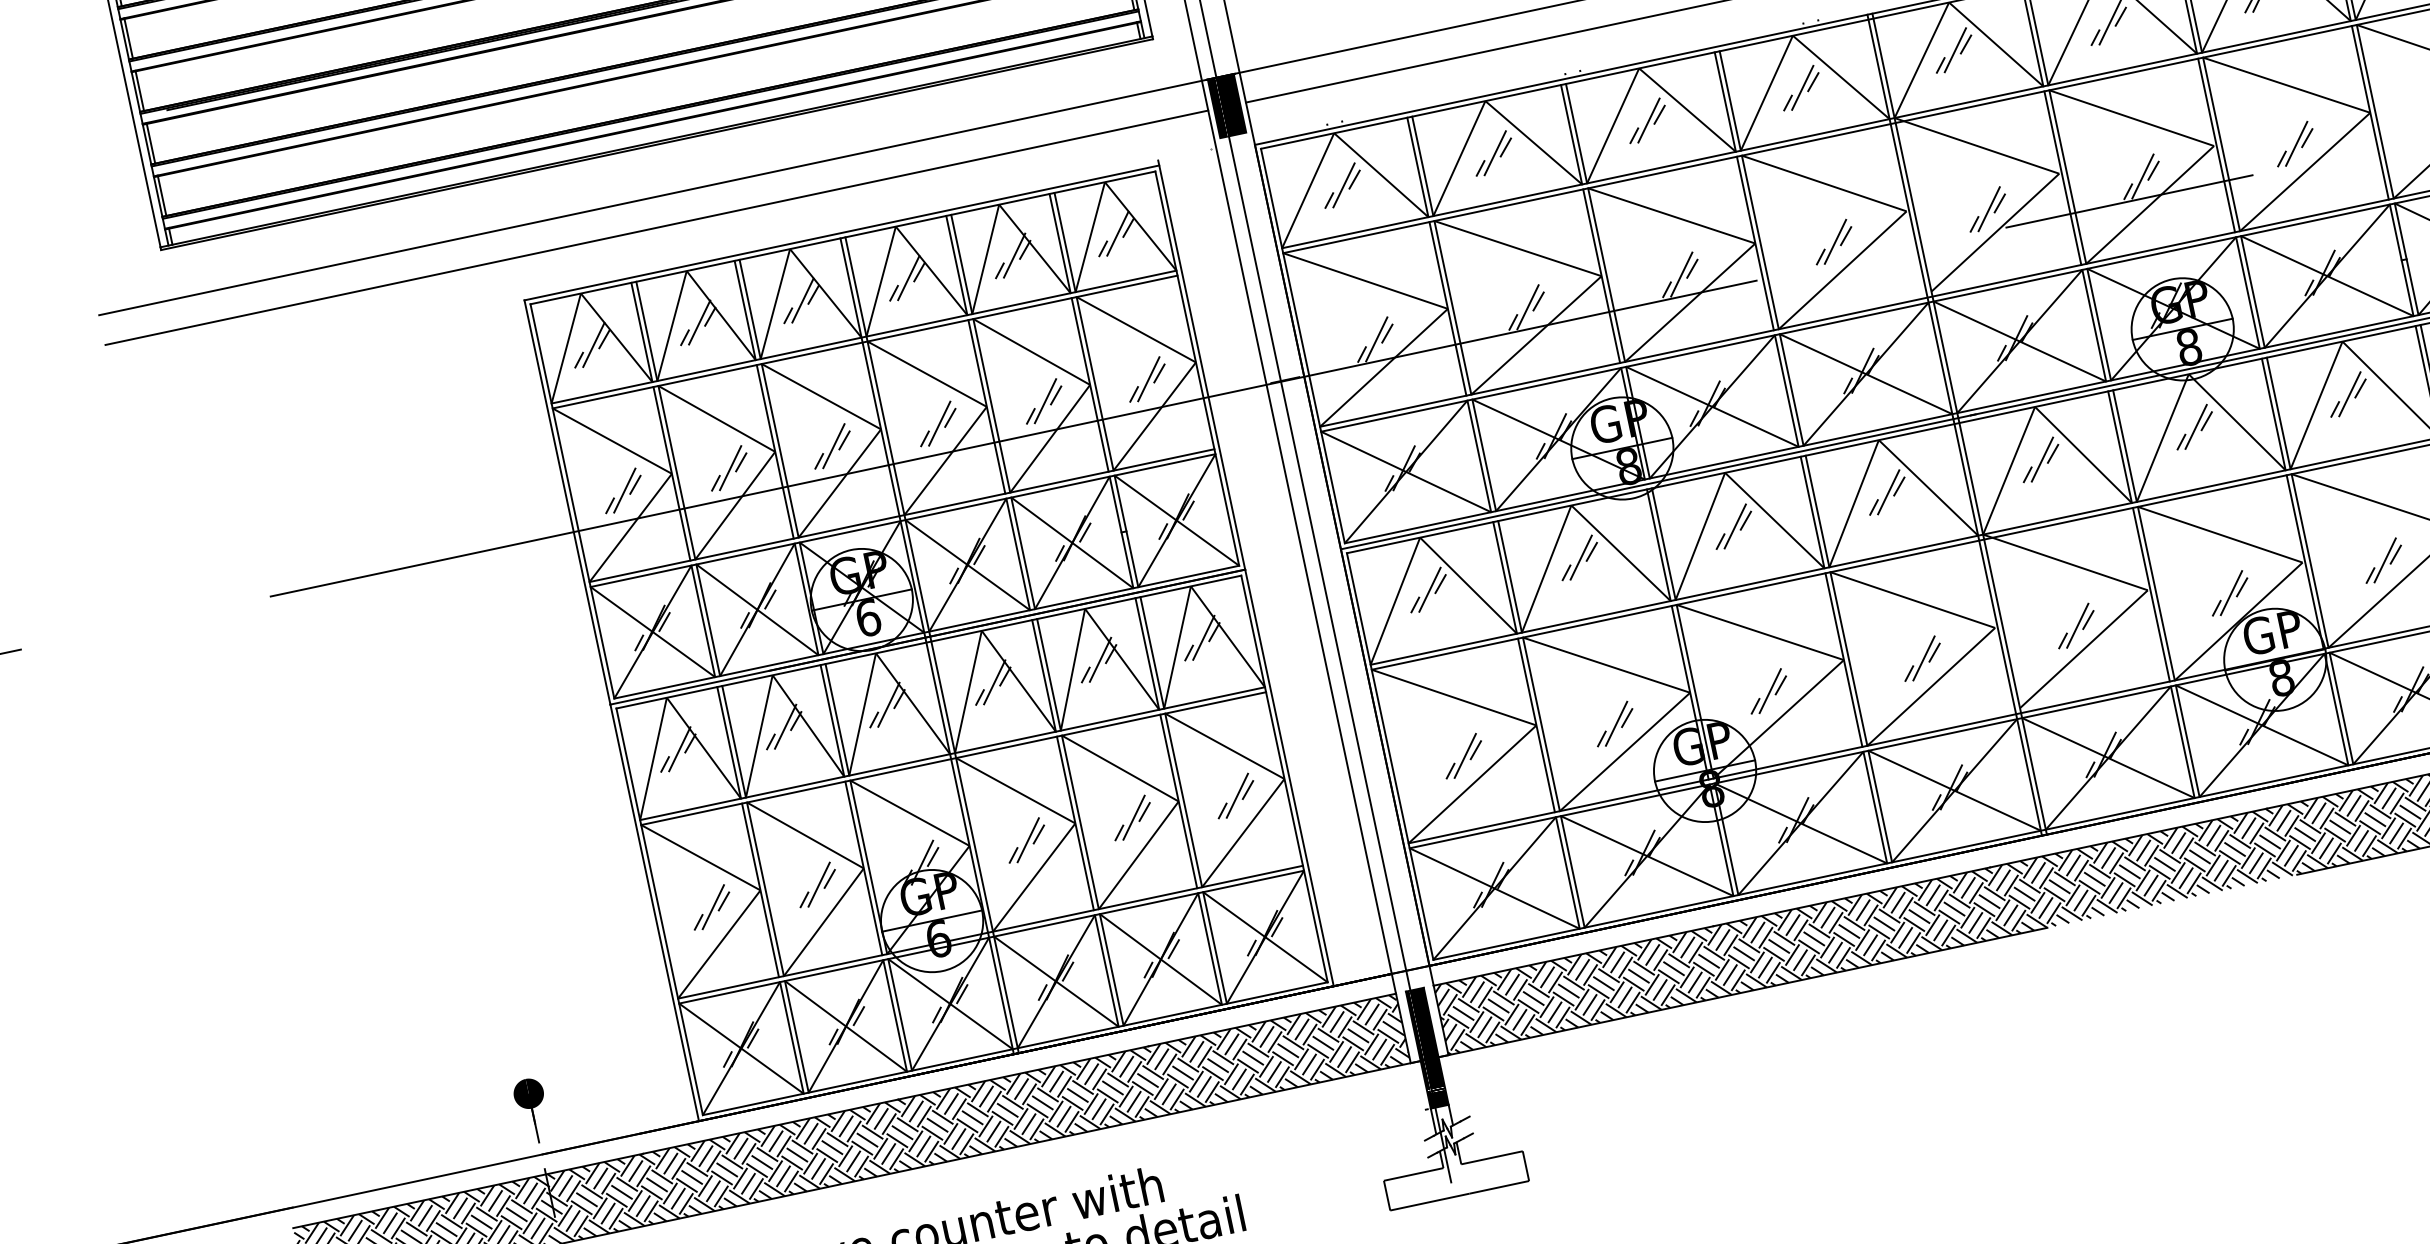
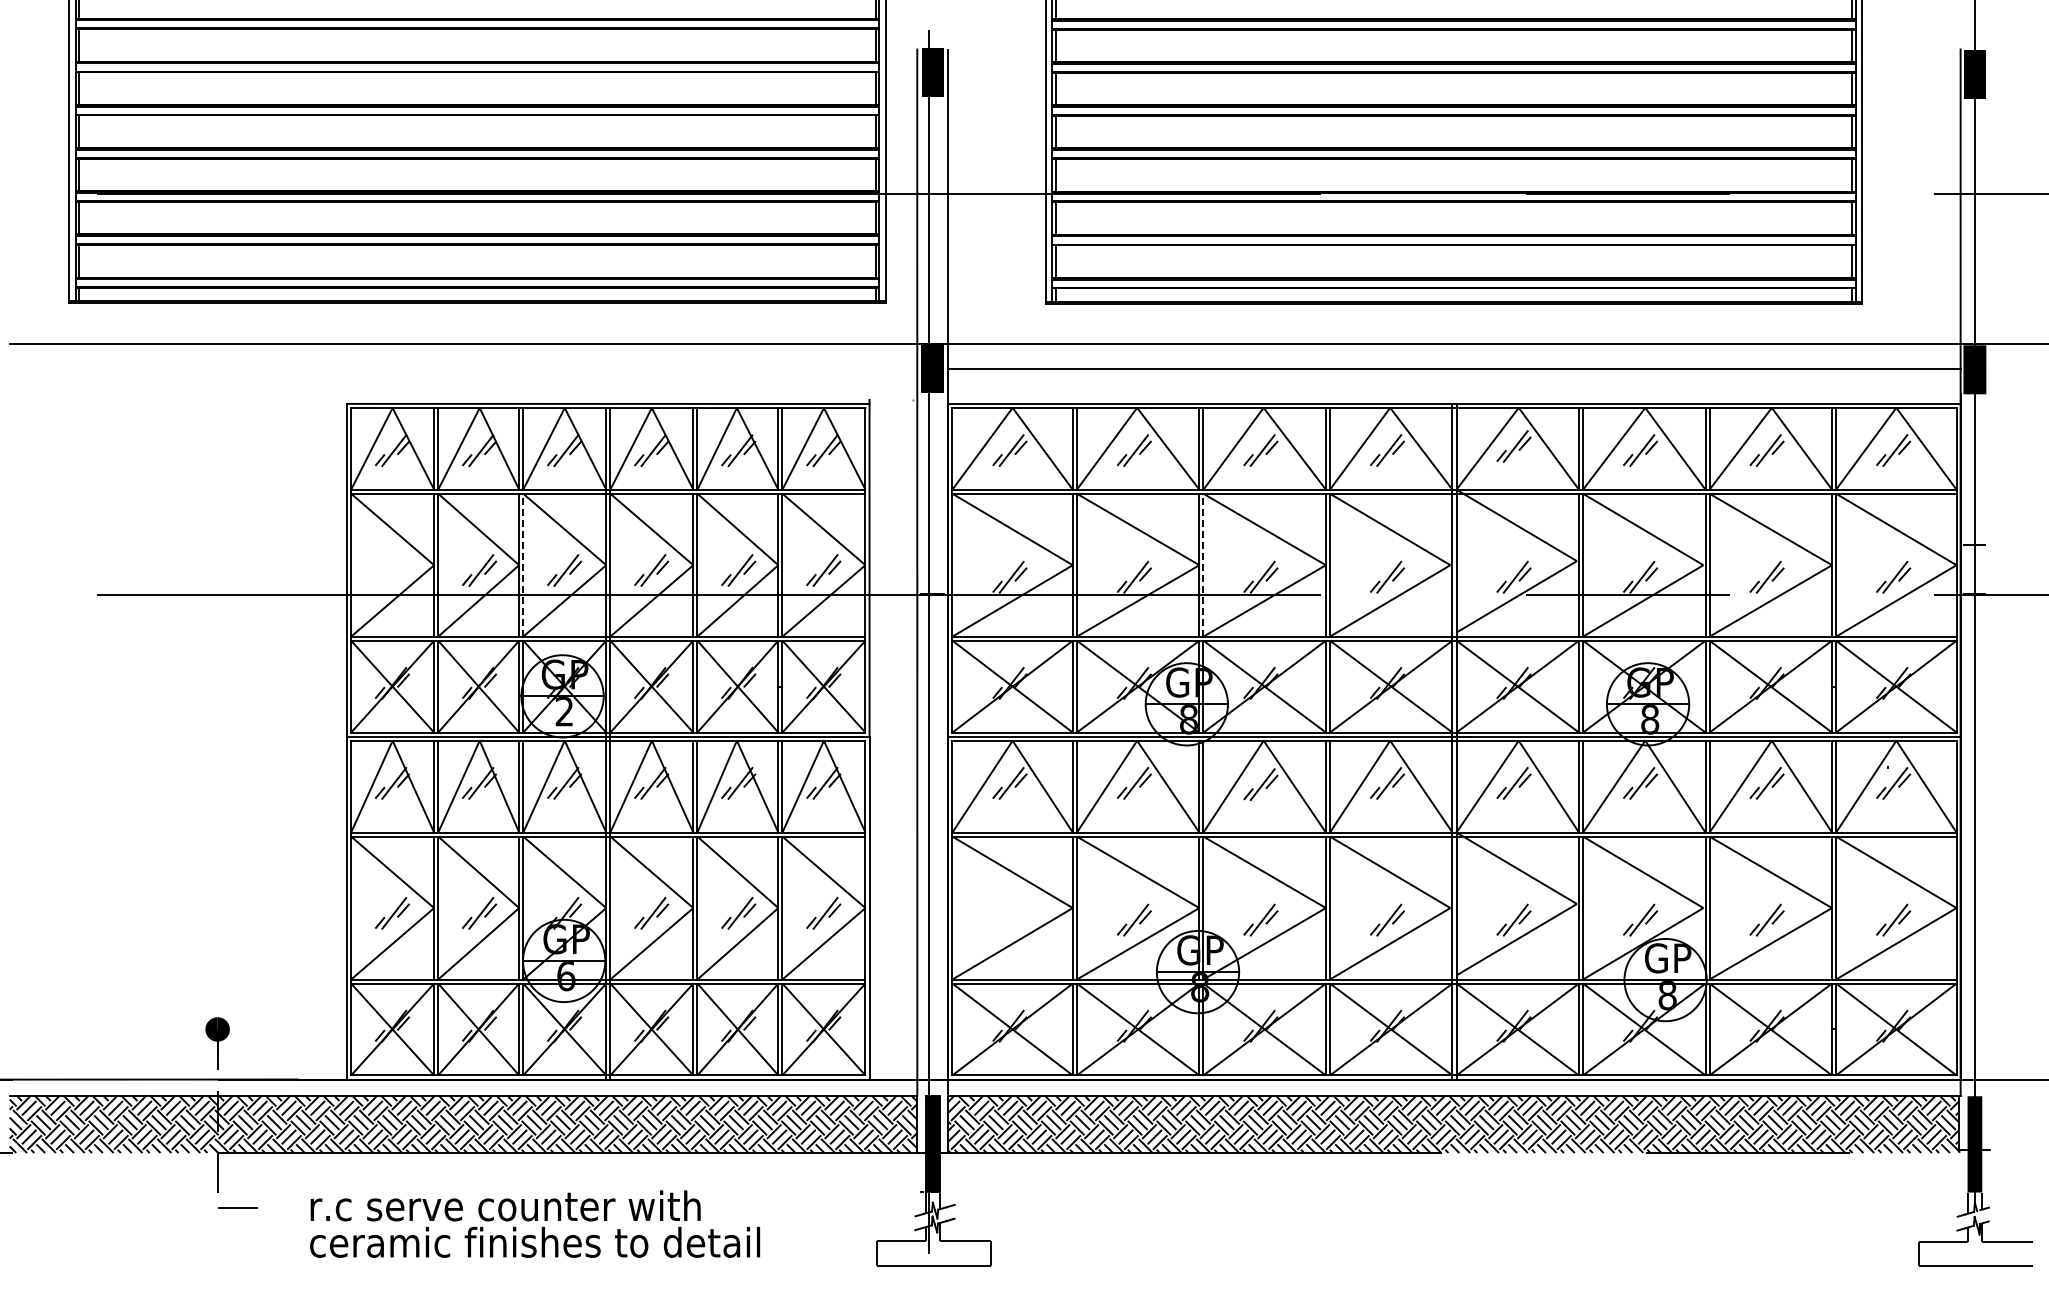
line: (656, 227) -> (463, 368), removed
line: (1606, 274) -> (1203, 564), solid -> dashed
line: (780, 449) -> (523, 564), solid -> dashed
part: (622, 491) -> (392, 570), removed
text: (868, 617) -> (564, 711), 6 -> 2
part: (1462, 755) -> (1009, 919), removed

